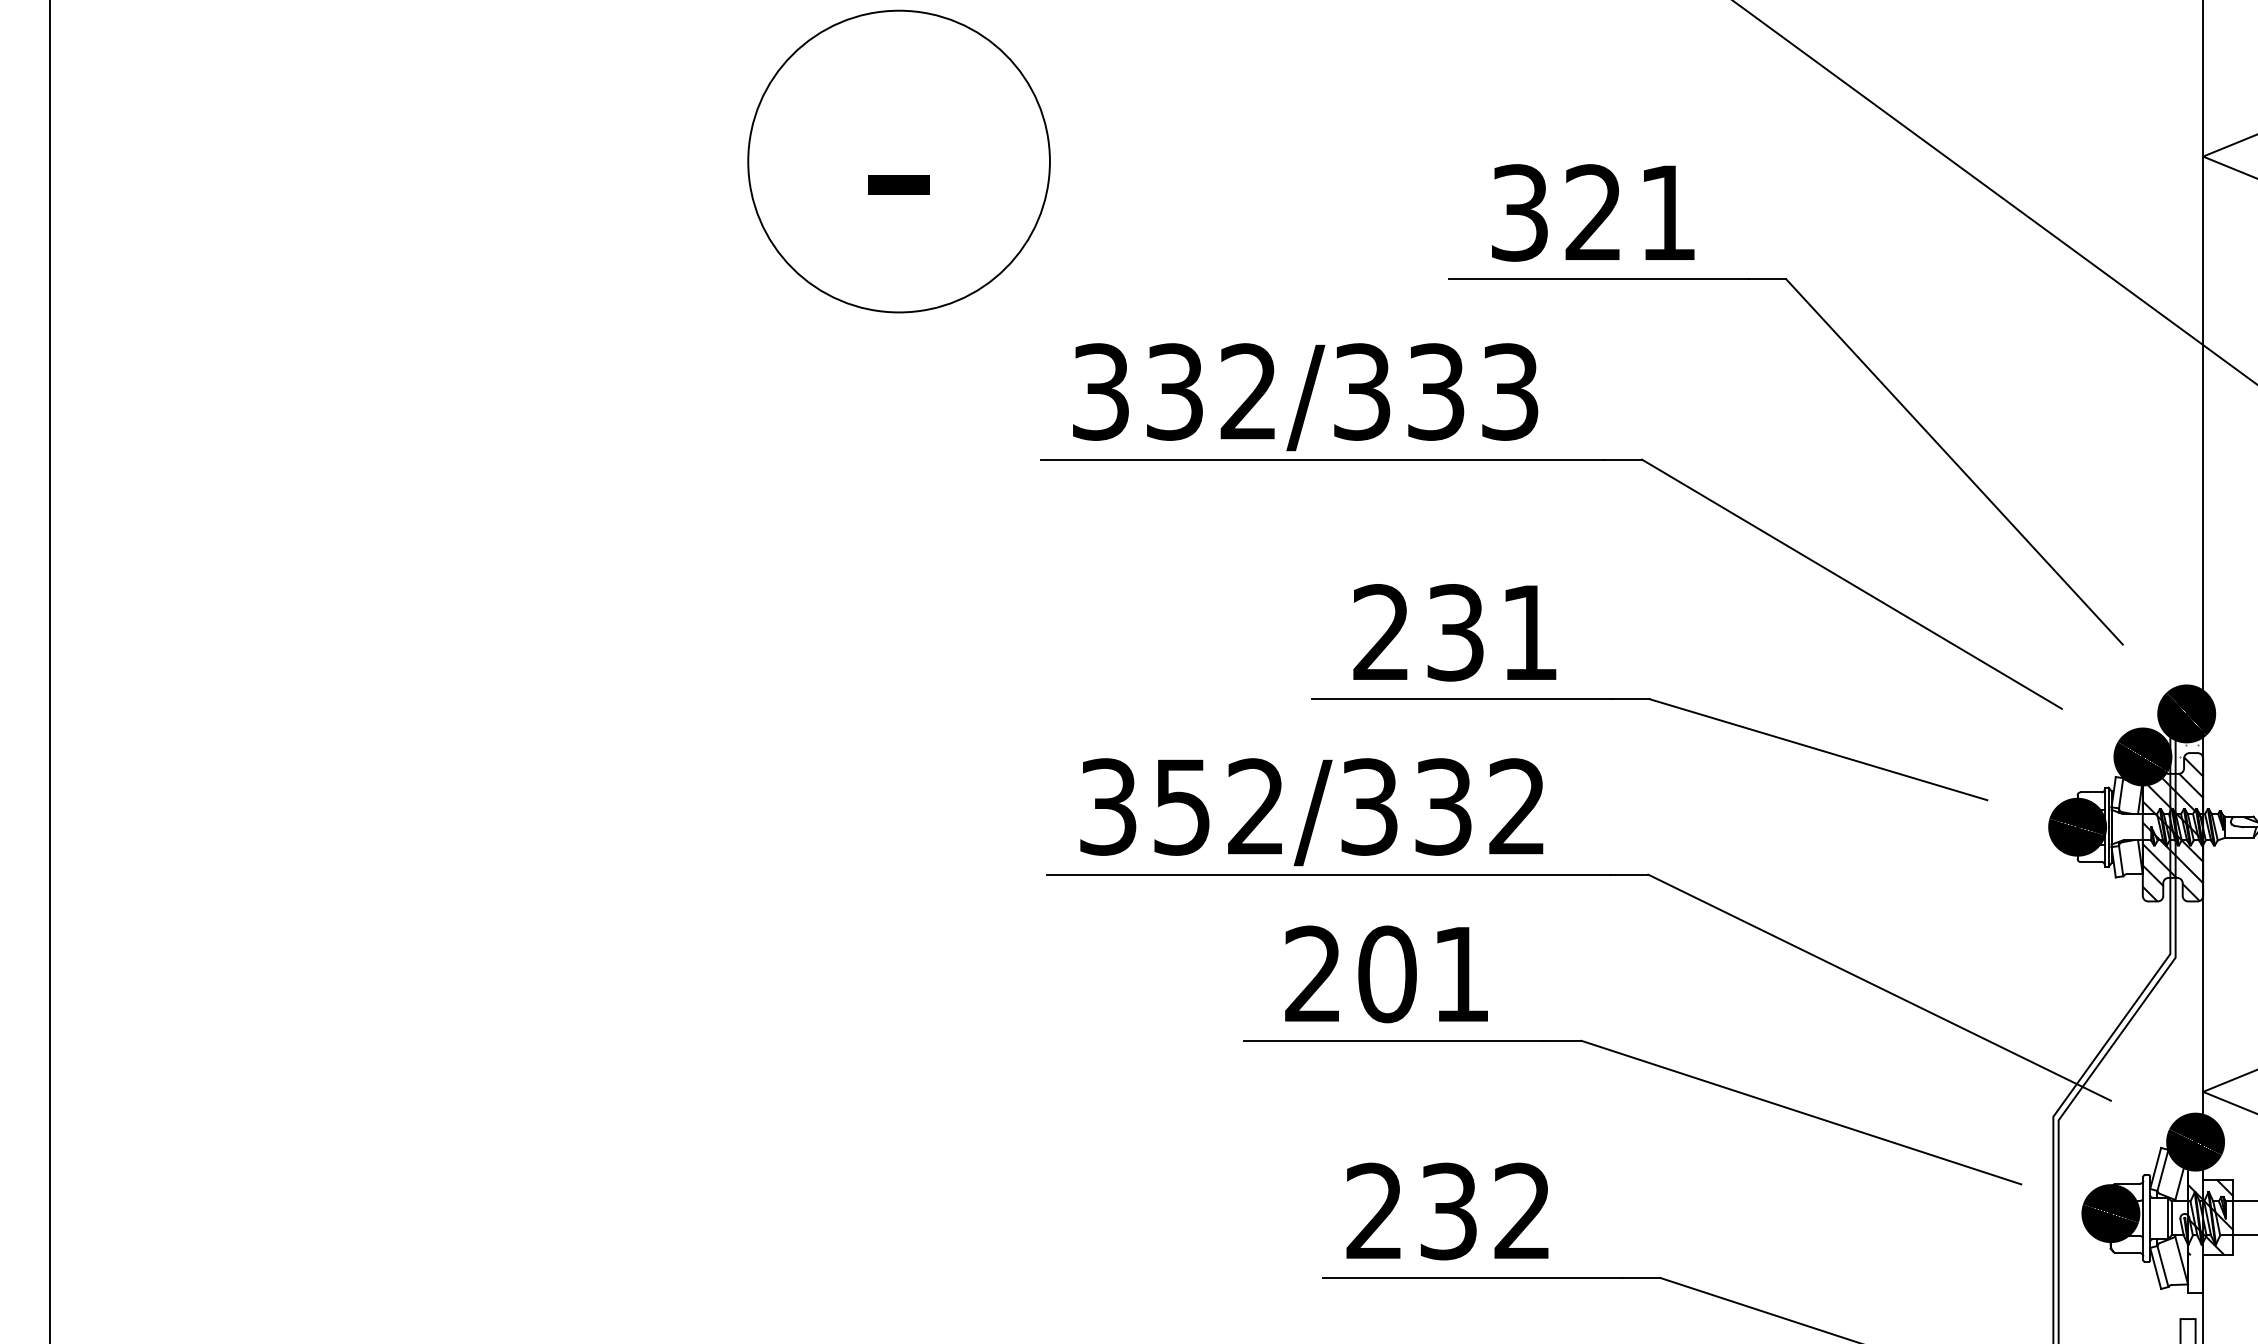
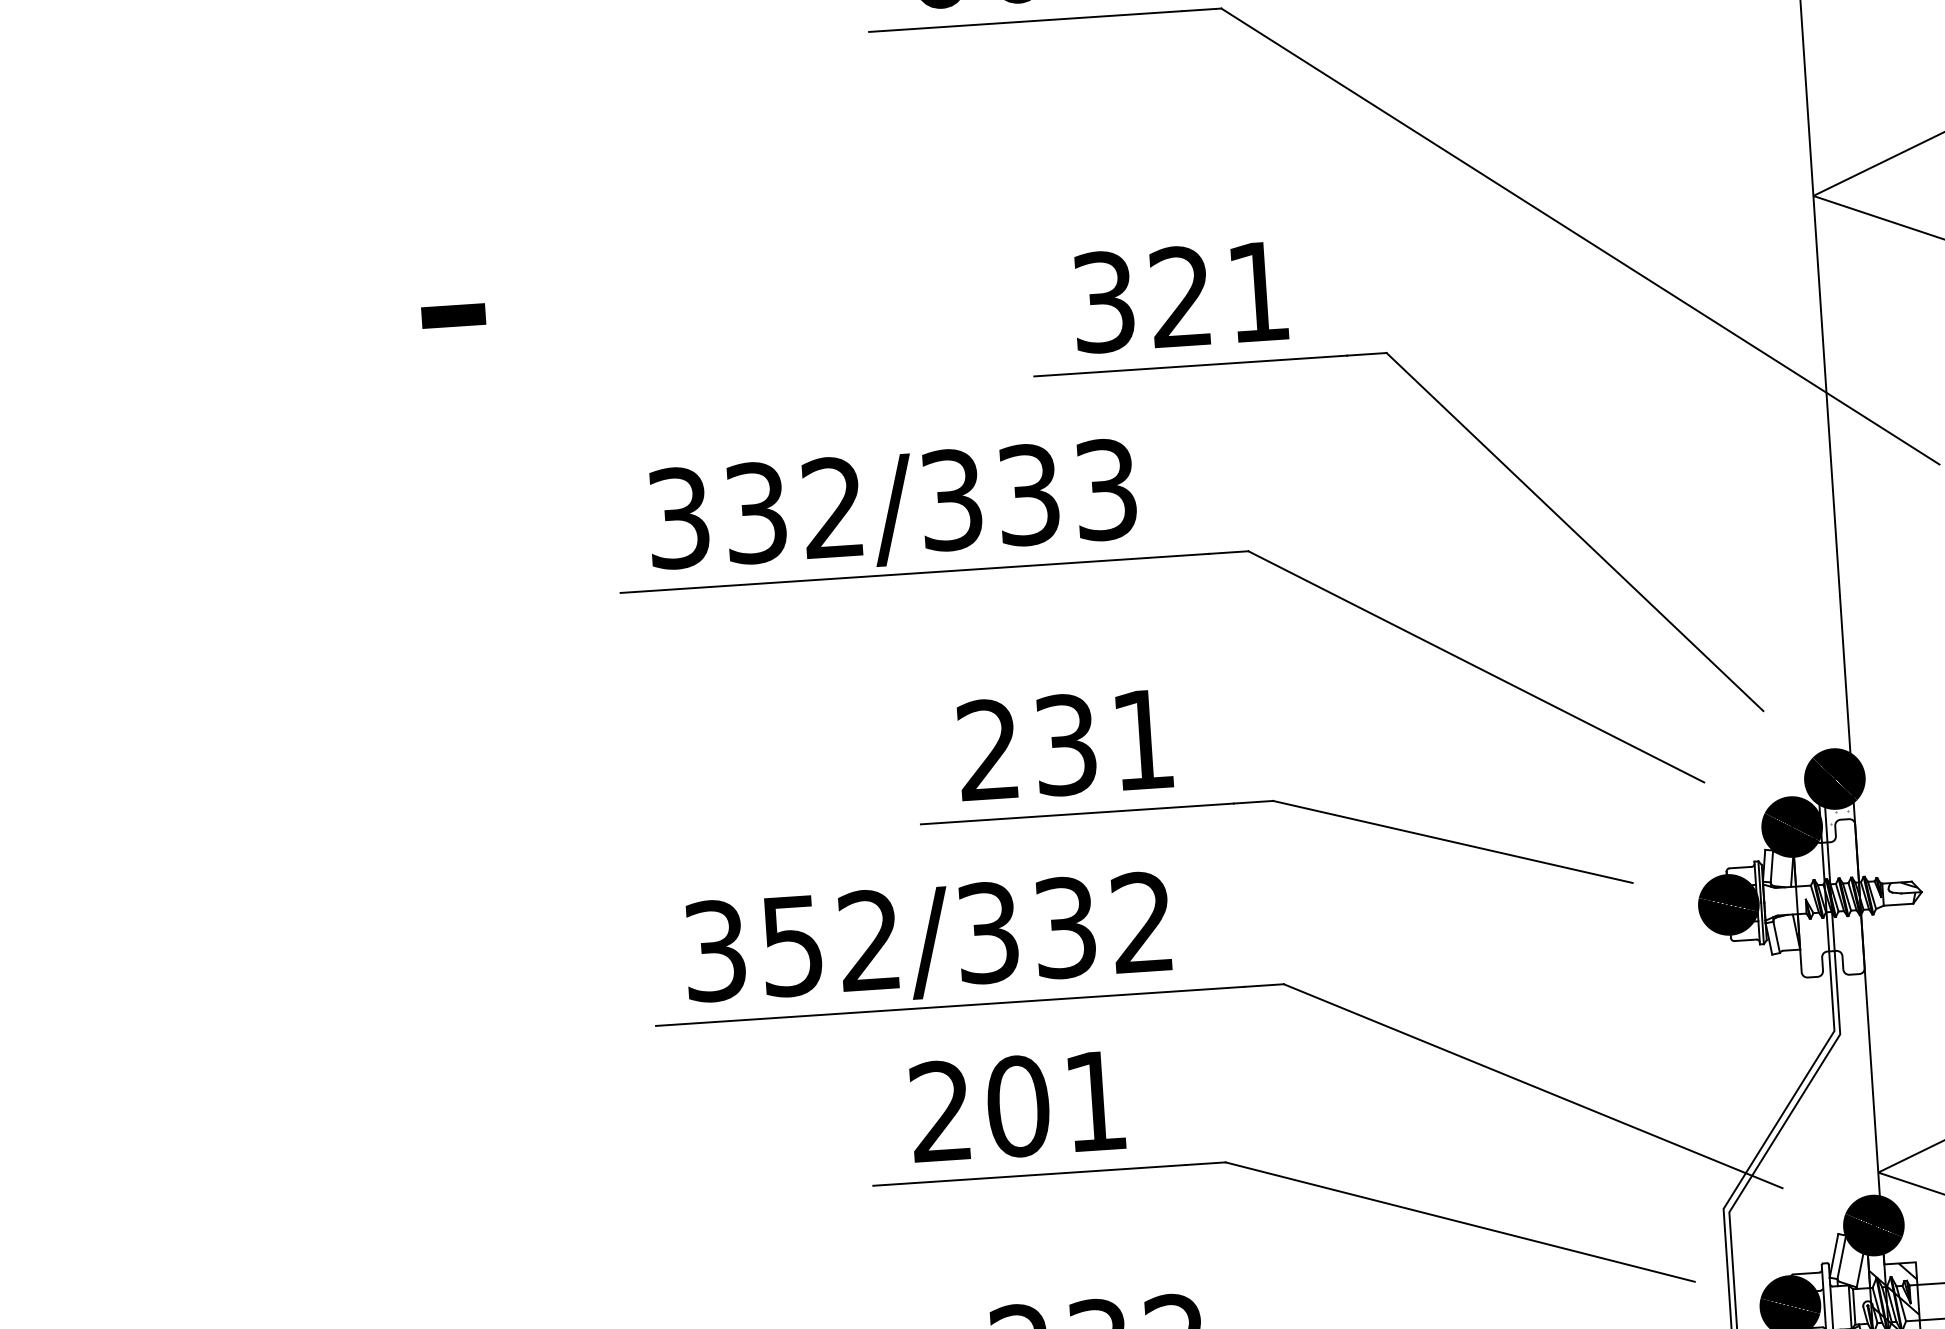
circle: (898, 161) -> (451, 291), removed
hatch: (2172, 829) -> (1828, 900), removed

